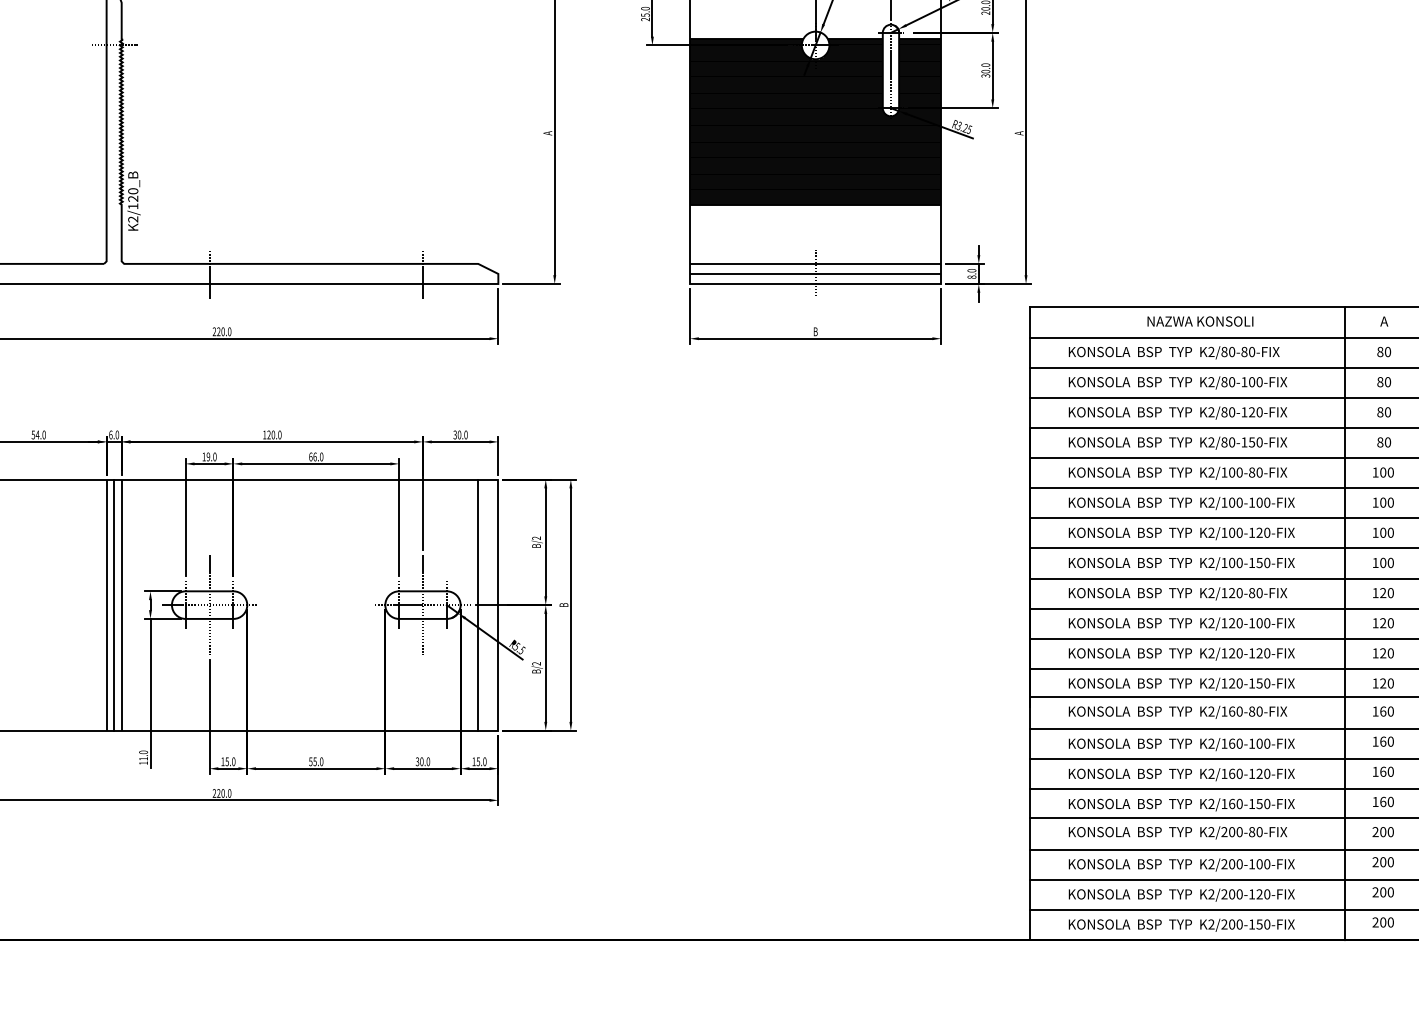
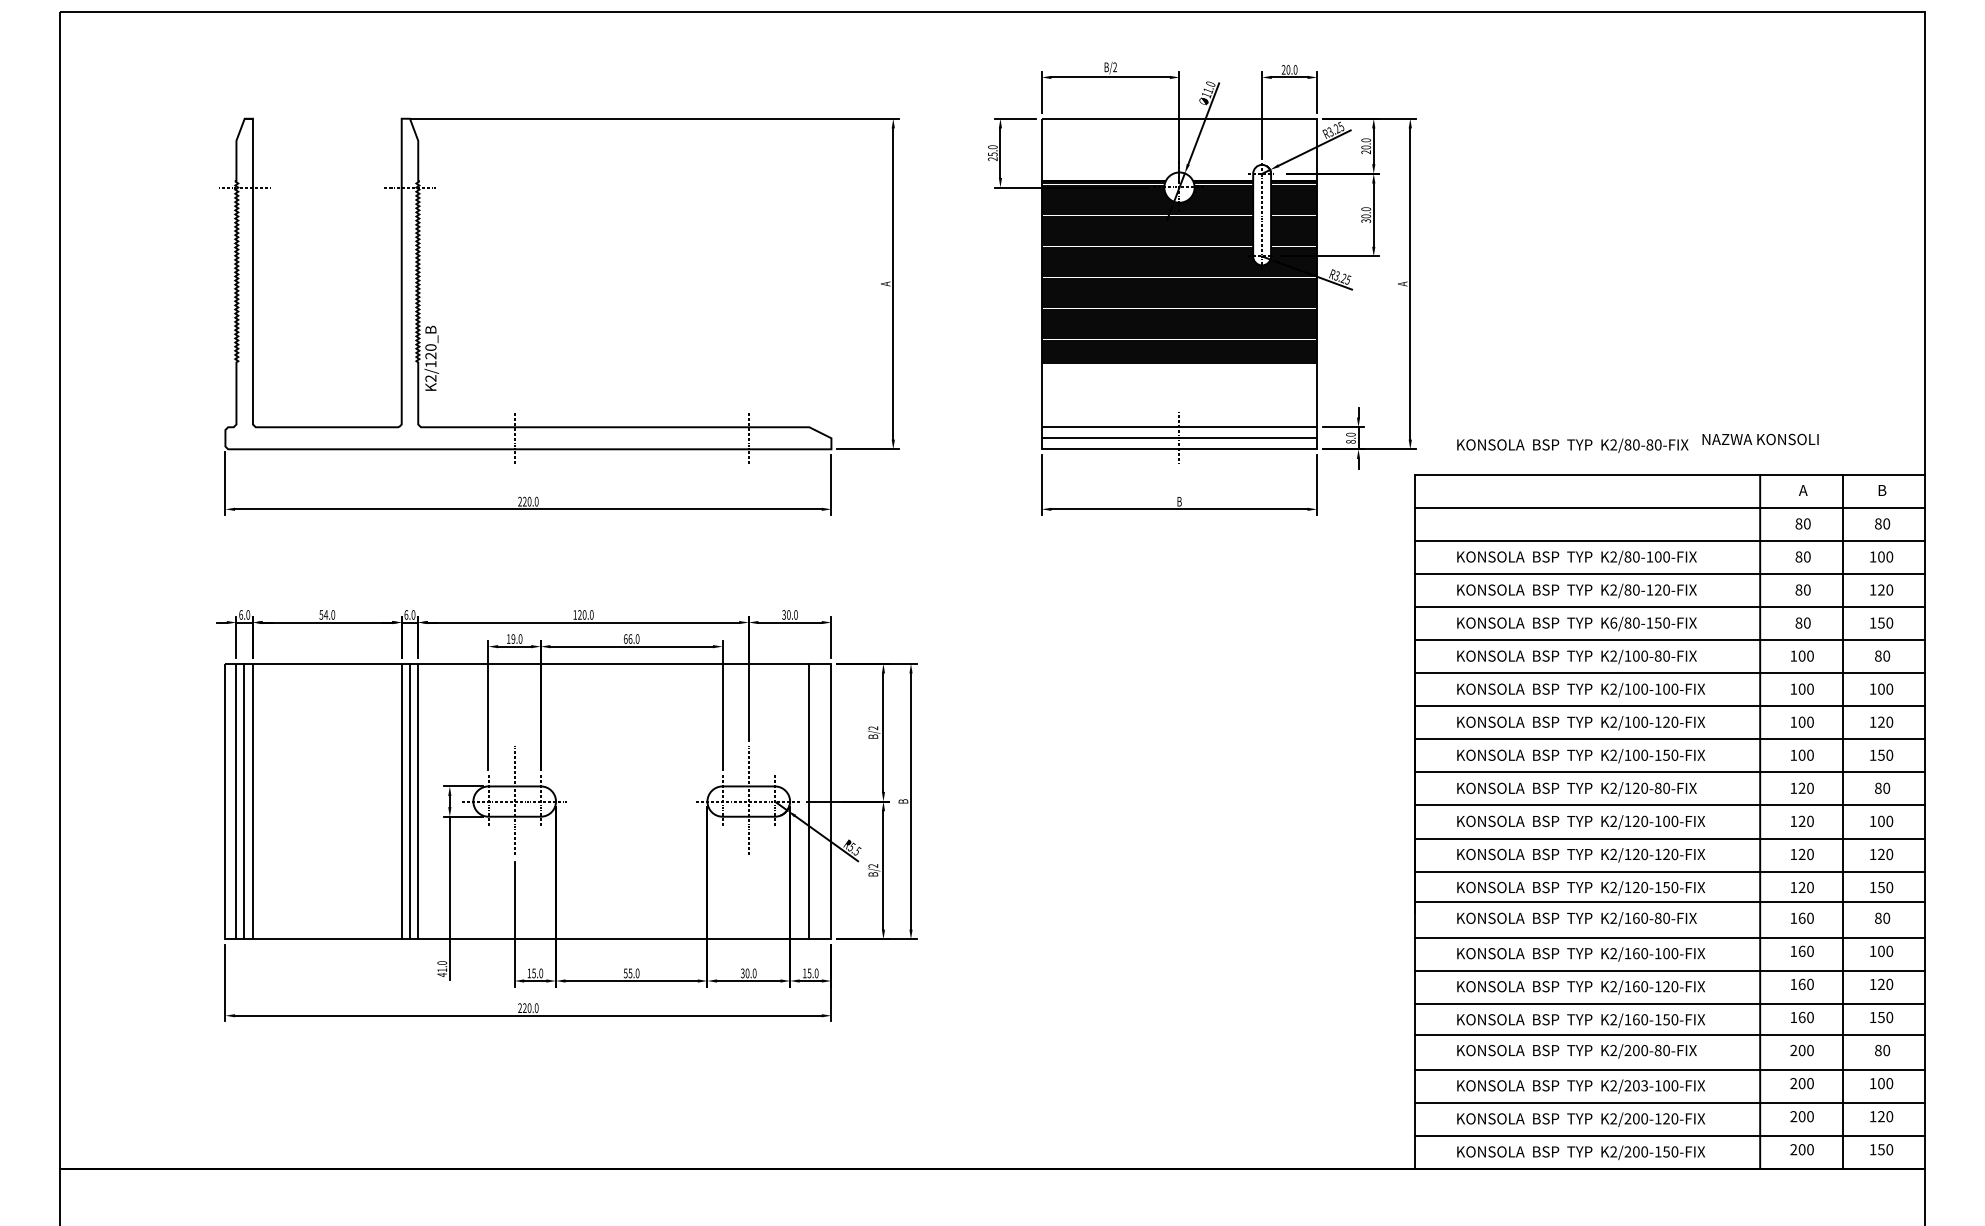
text: (1200, 321) -> (1760, 439), moved
text: (1173, 352) -> (1572, 445), moved
text: (1211, 441) -> (1613, 622), K2/80-150-FIX -> K6/80-150-FIX
text: (143, 762) -> (442, 974), 11.0 -> 41.0
text: (1239, 863) -> (1644, 1085), K2/200-100-FIX -> K2/203-100-FIX

